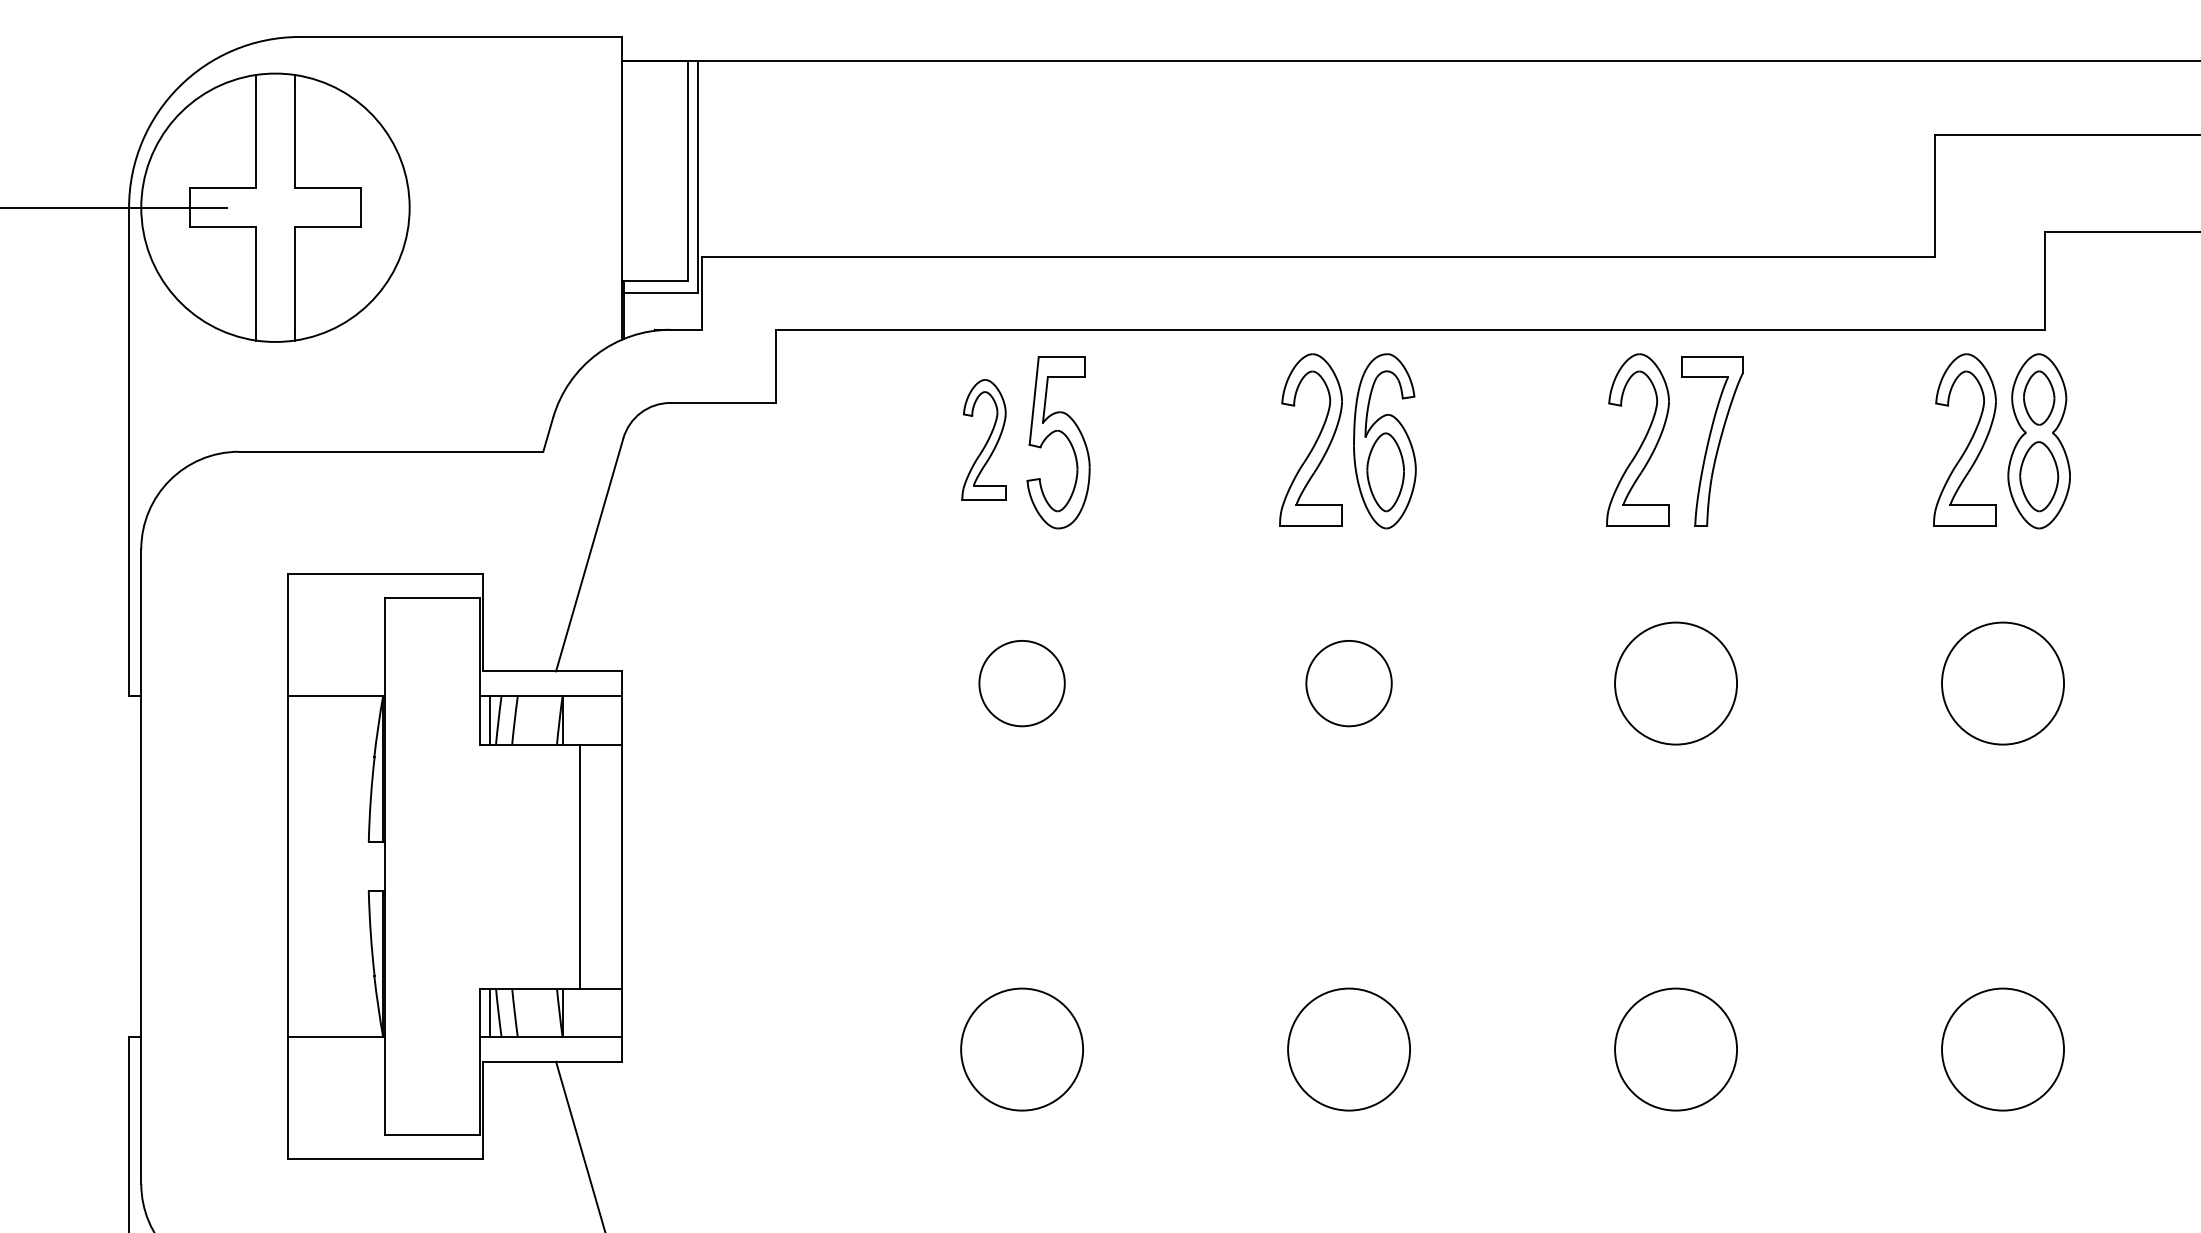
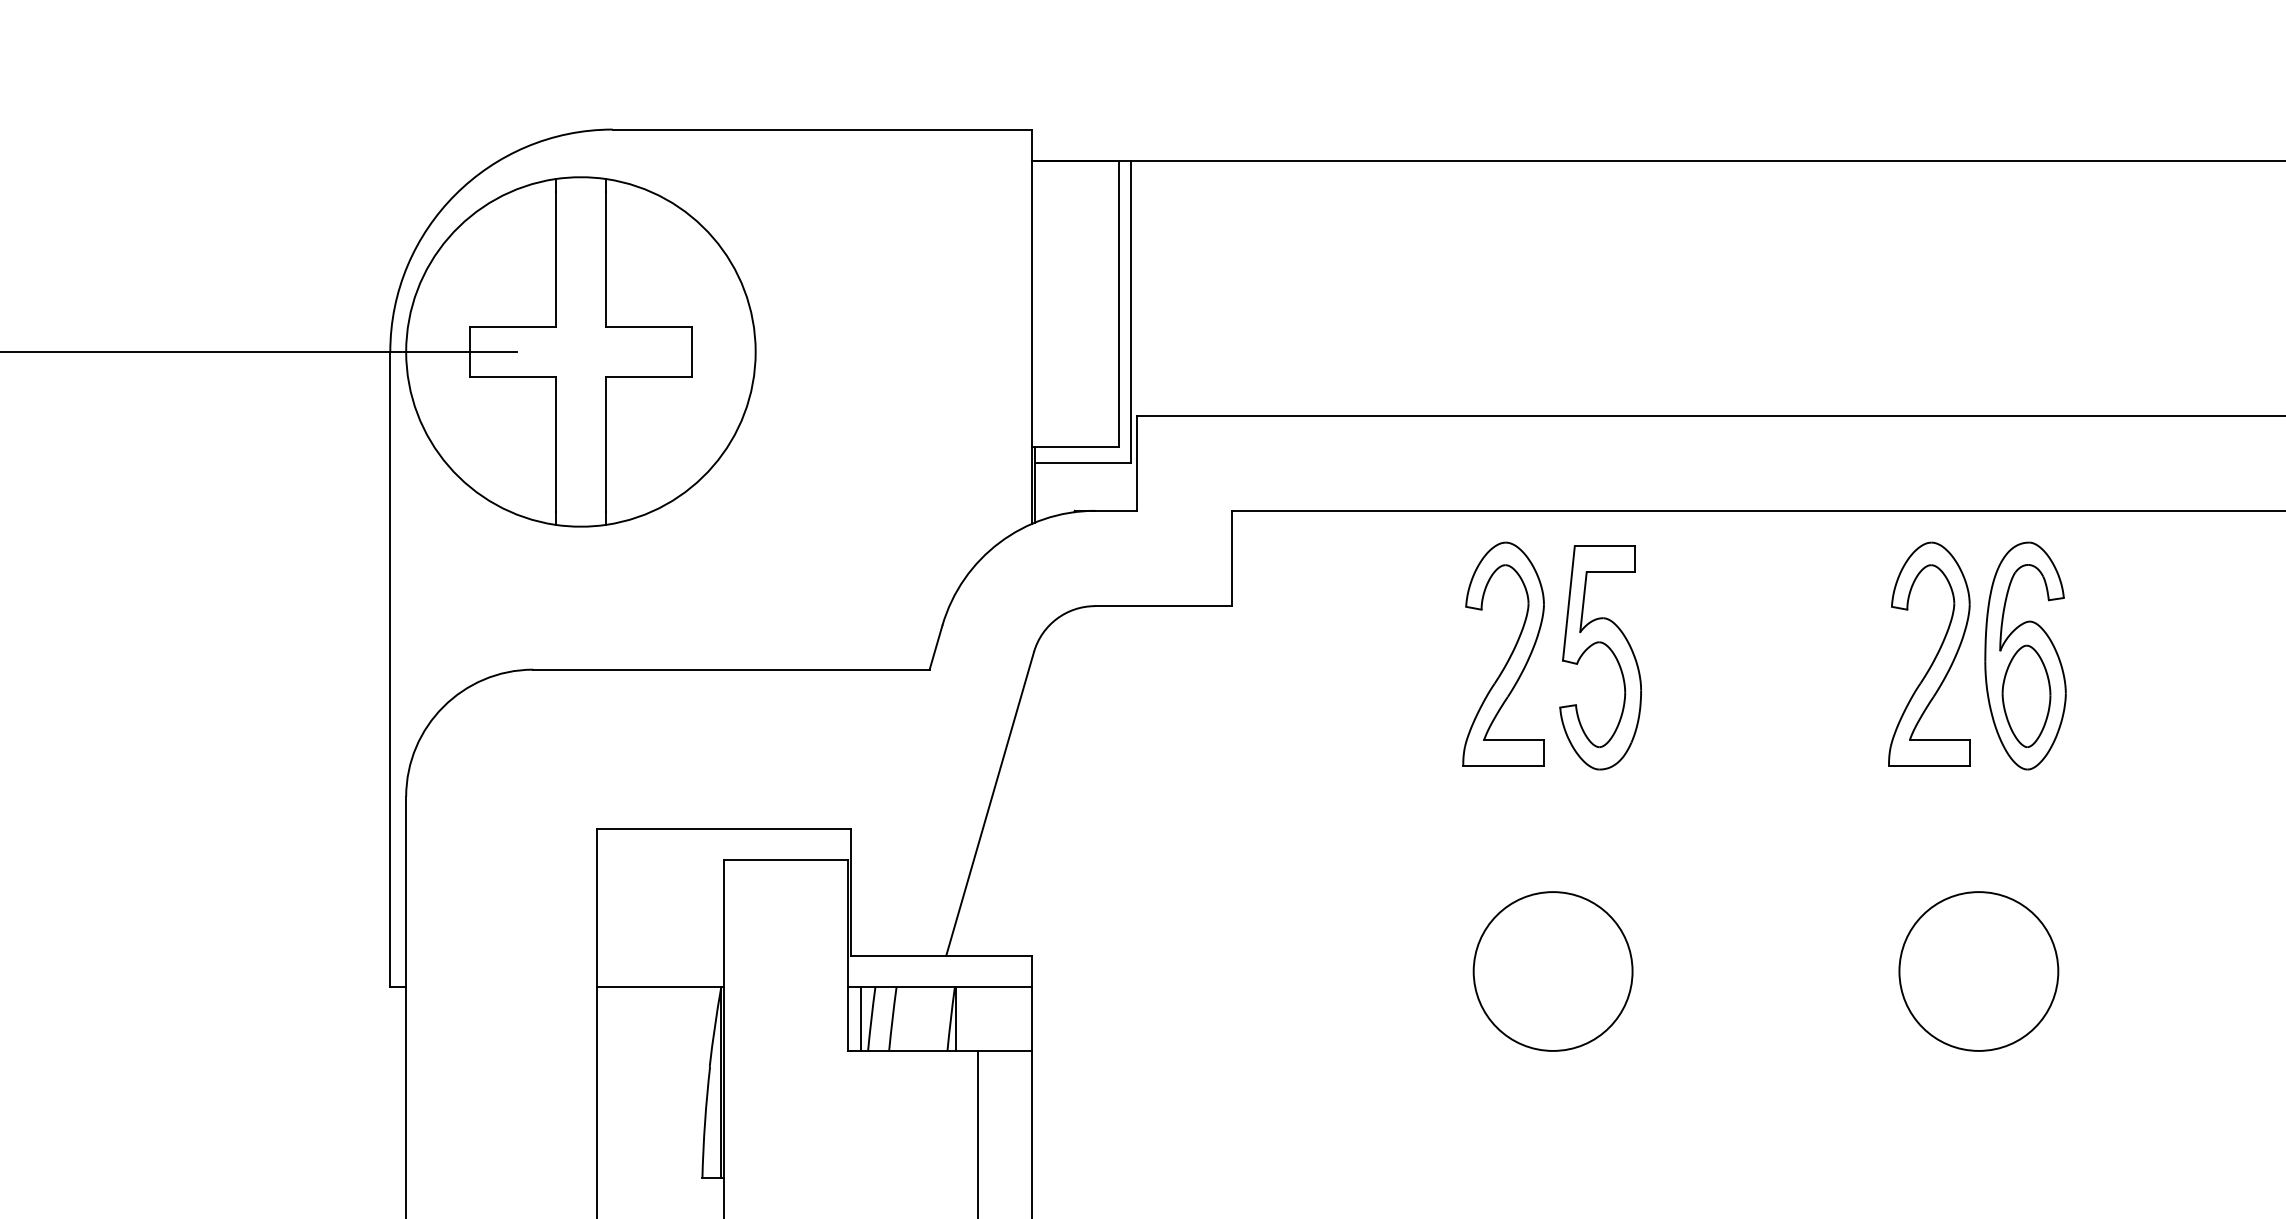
part: (983, 439) -> (1502, 653), size x1.43
circle: (1022, 683) -> (1553, 971), size x1.43
circle: (1349, 683) -> (1979, 971), size x1.43

